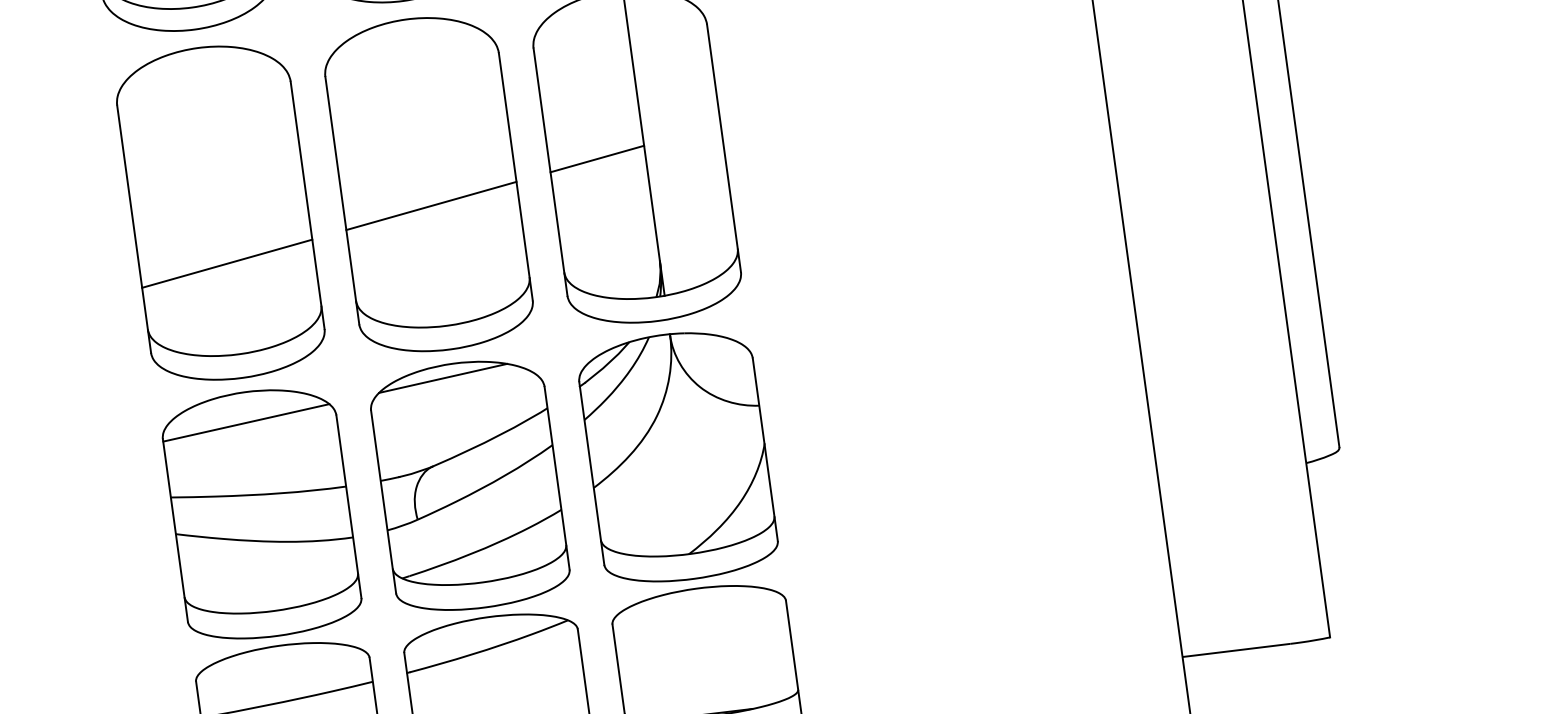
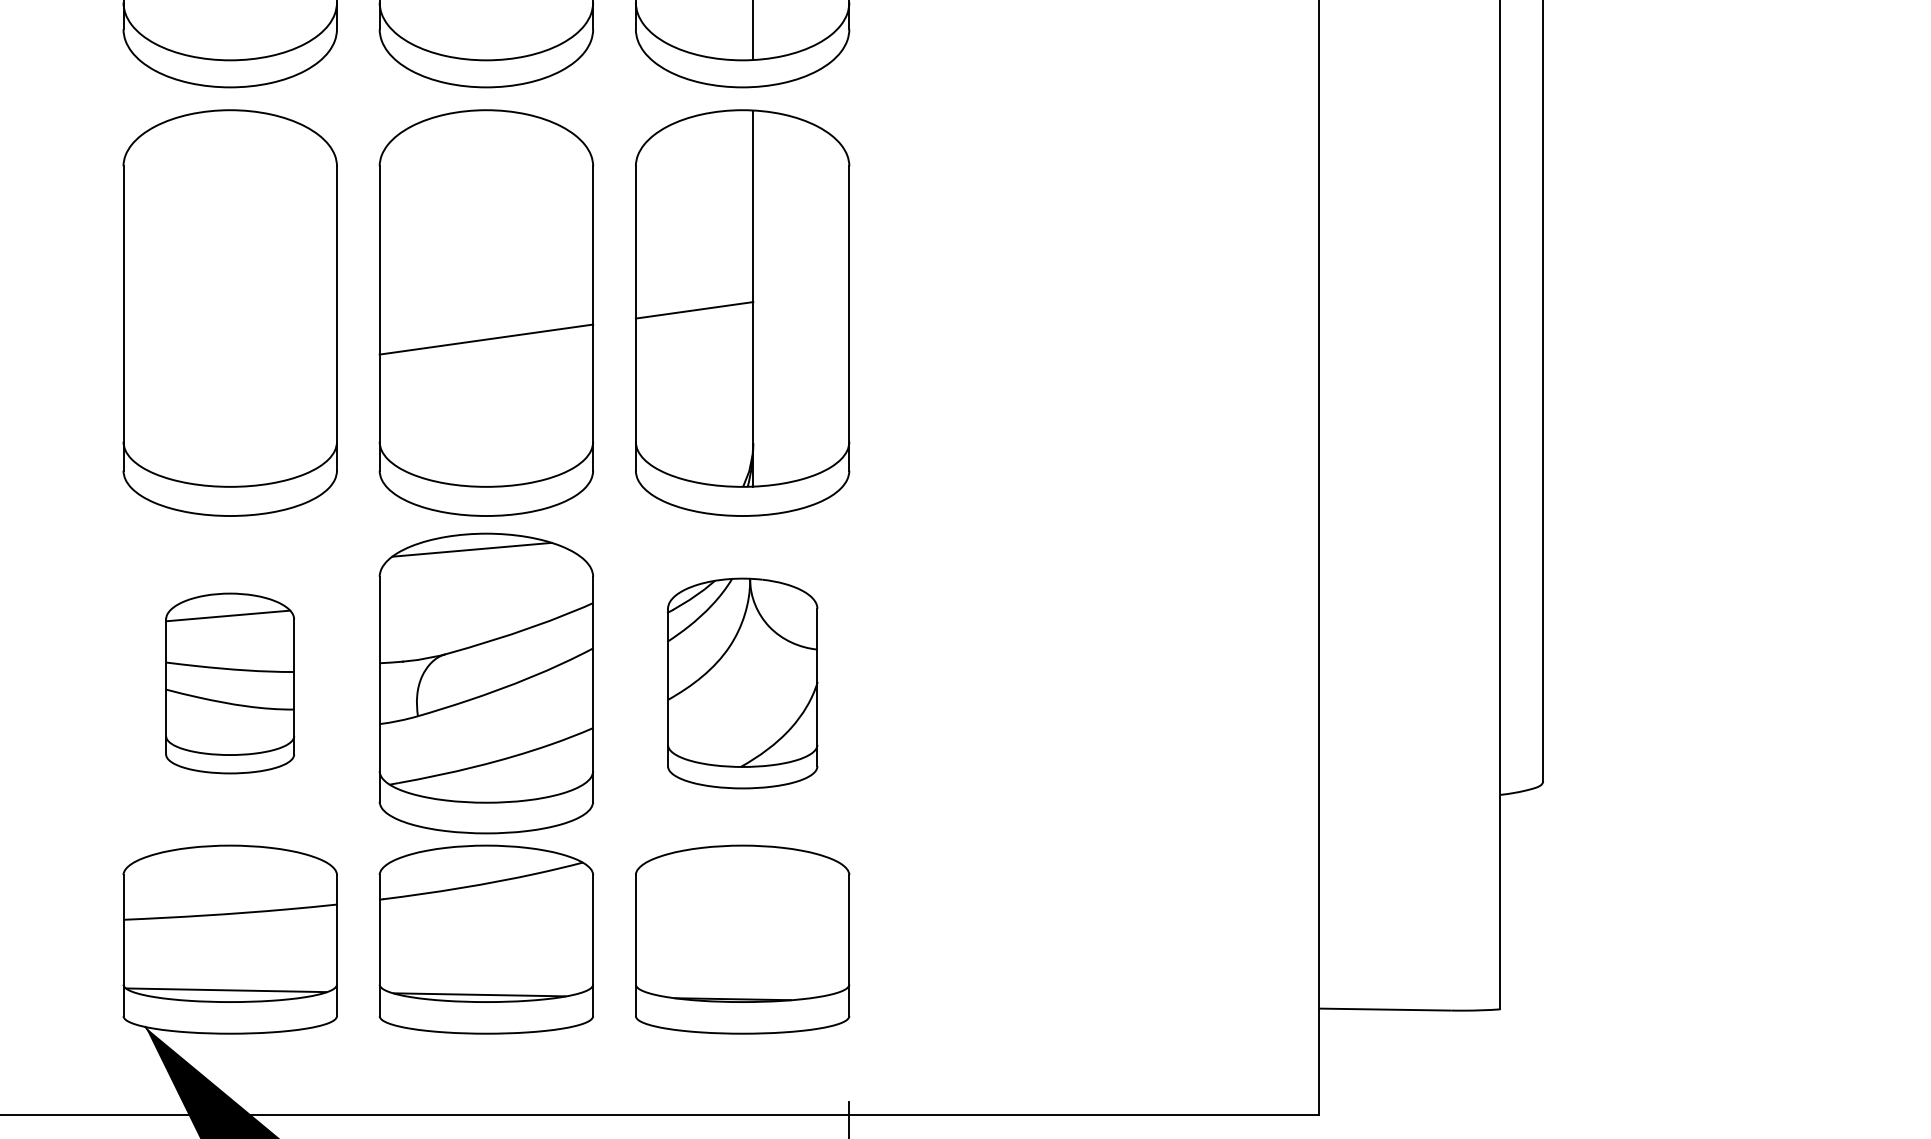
line: (226, 263) -> (229, 375), removed
part: (677, 456) -> (742, 683), size x0.7
part: (260, 514) -> (229, 683), size x0.6

